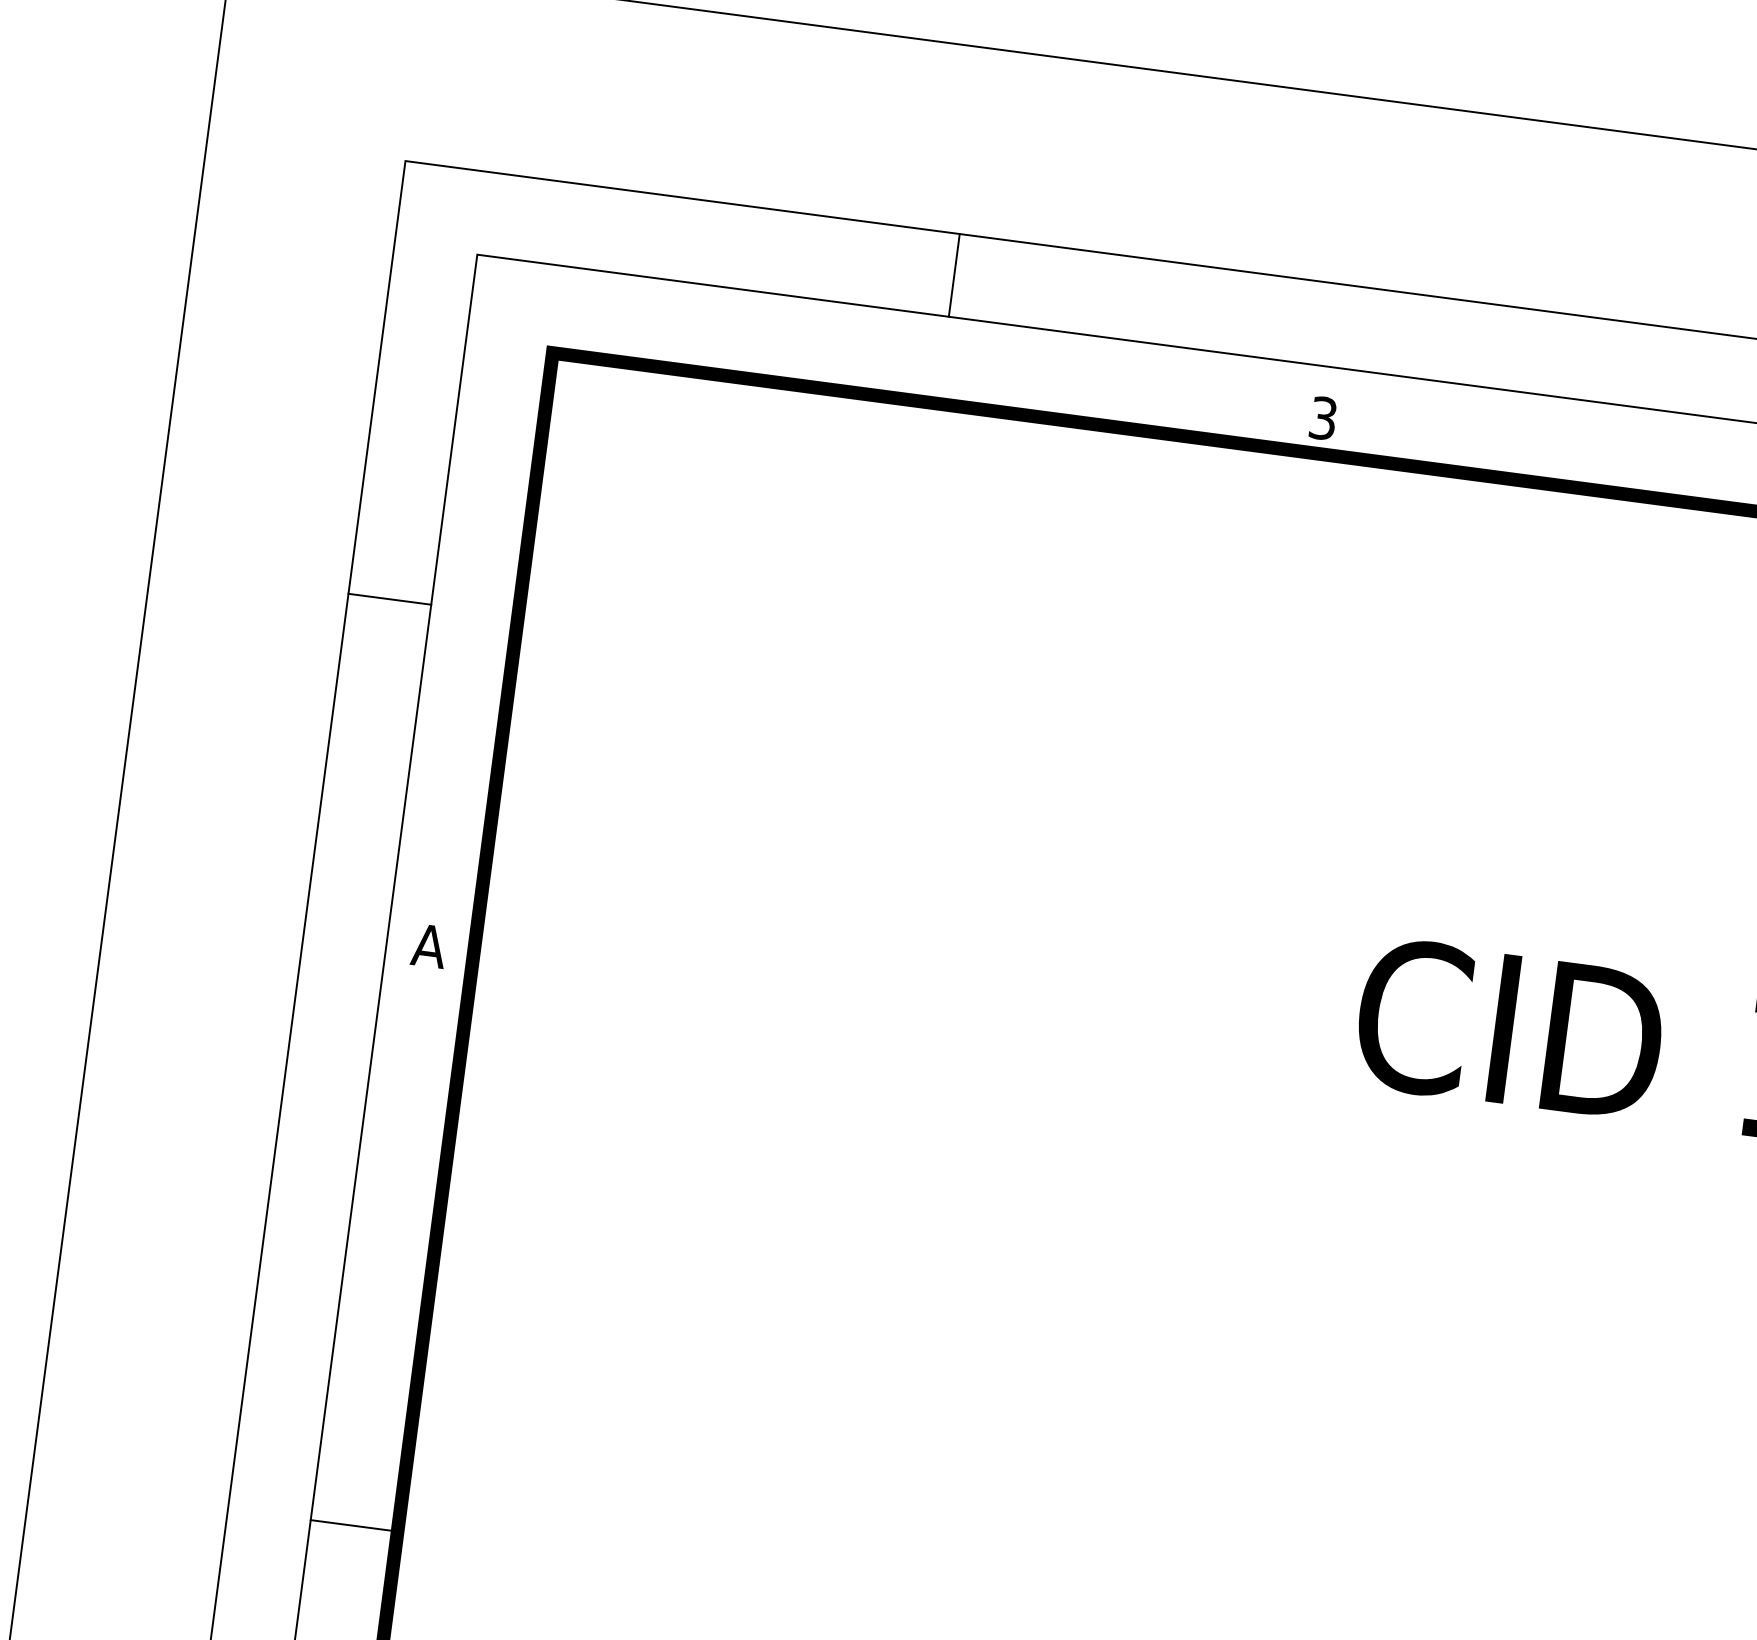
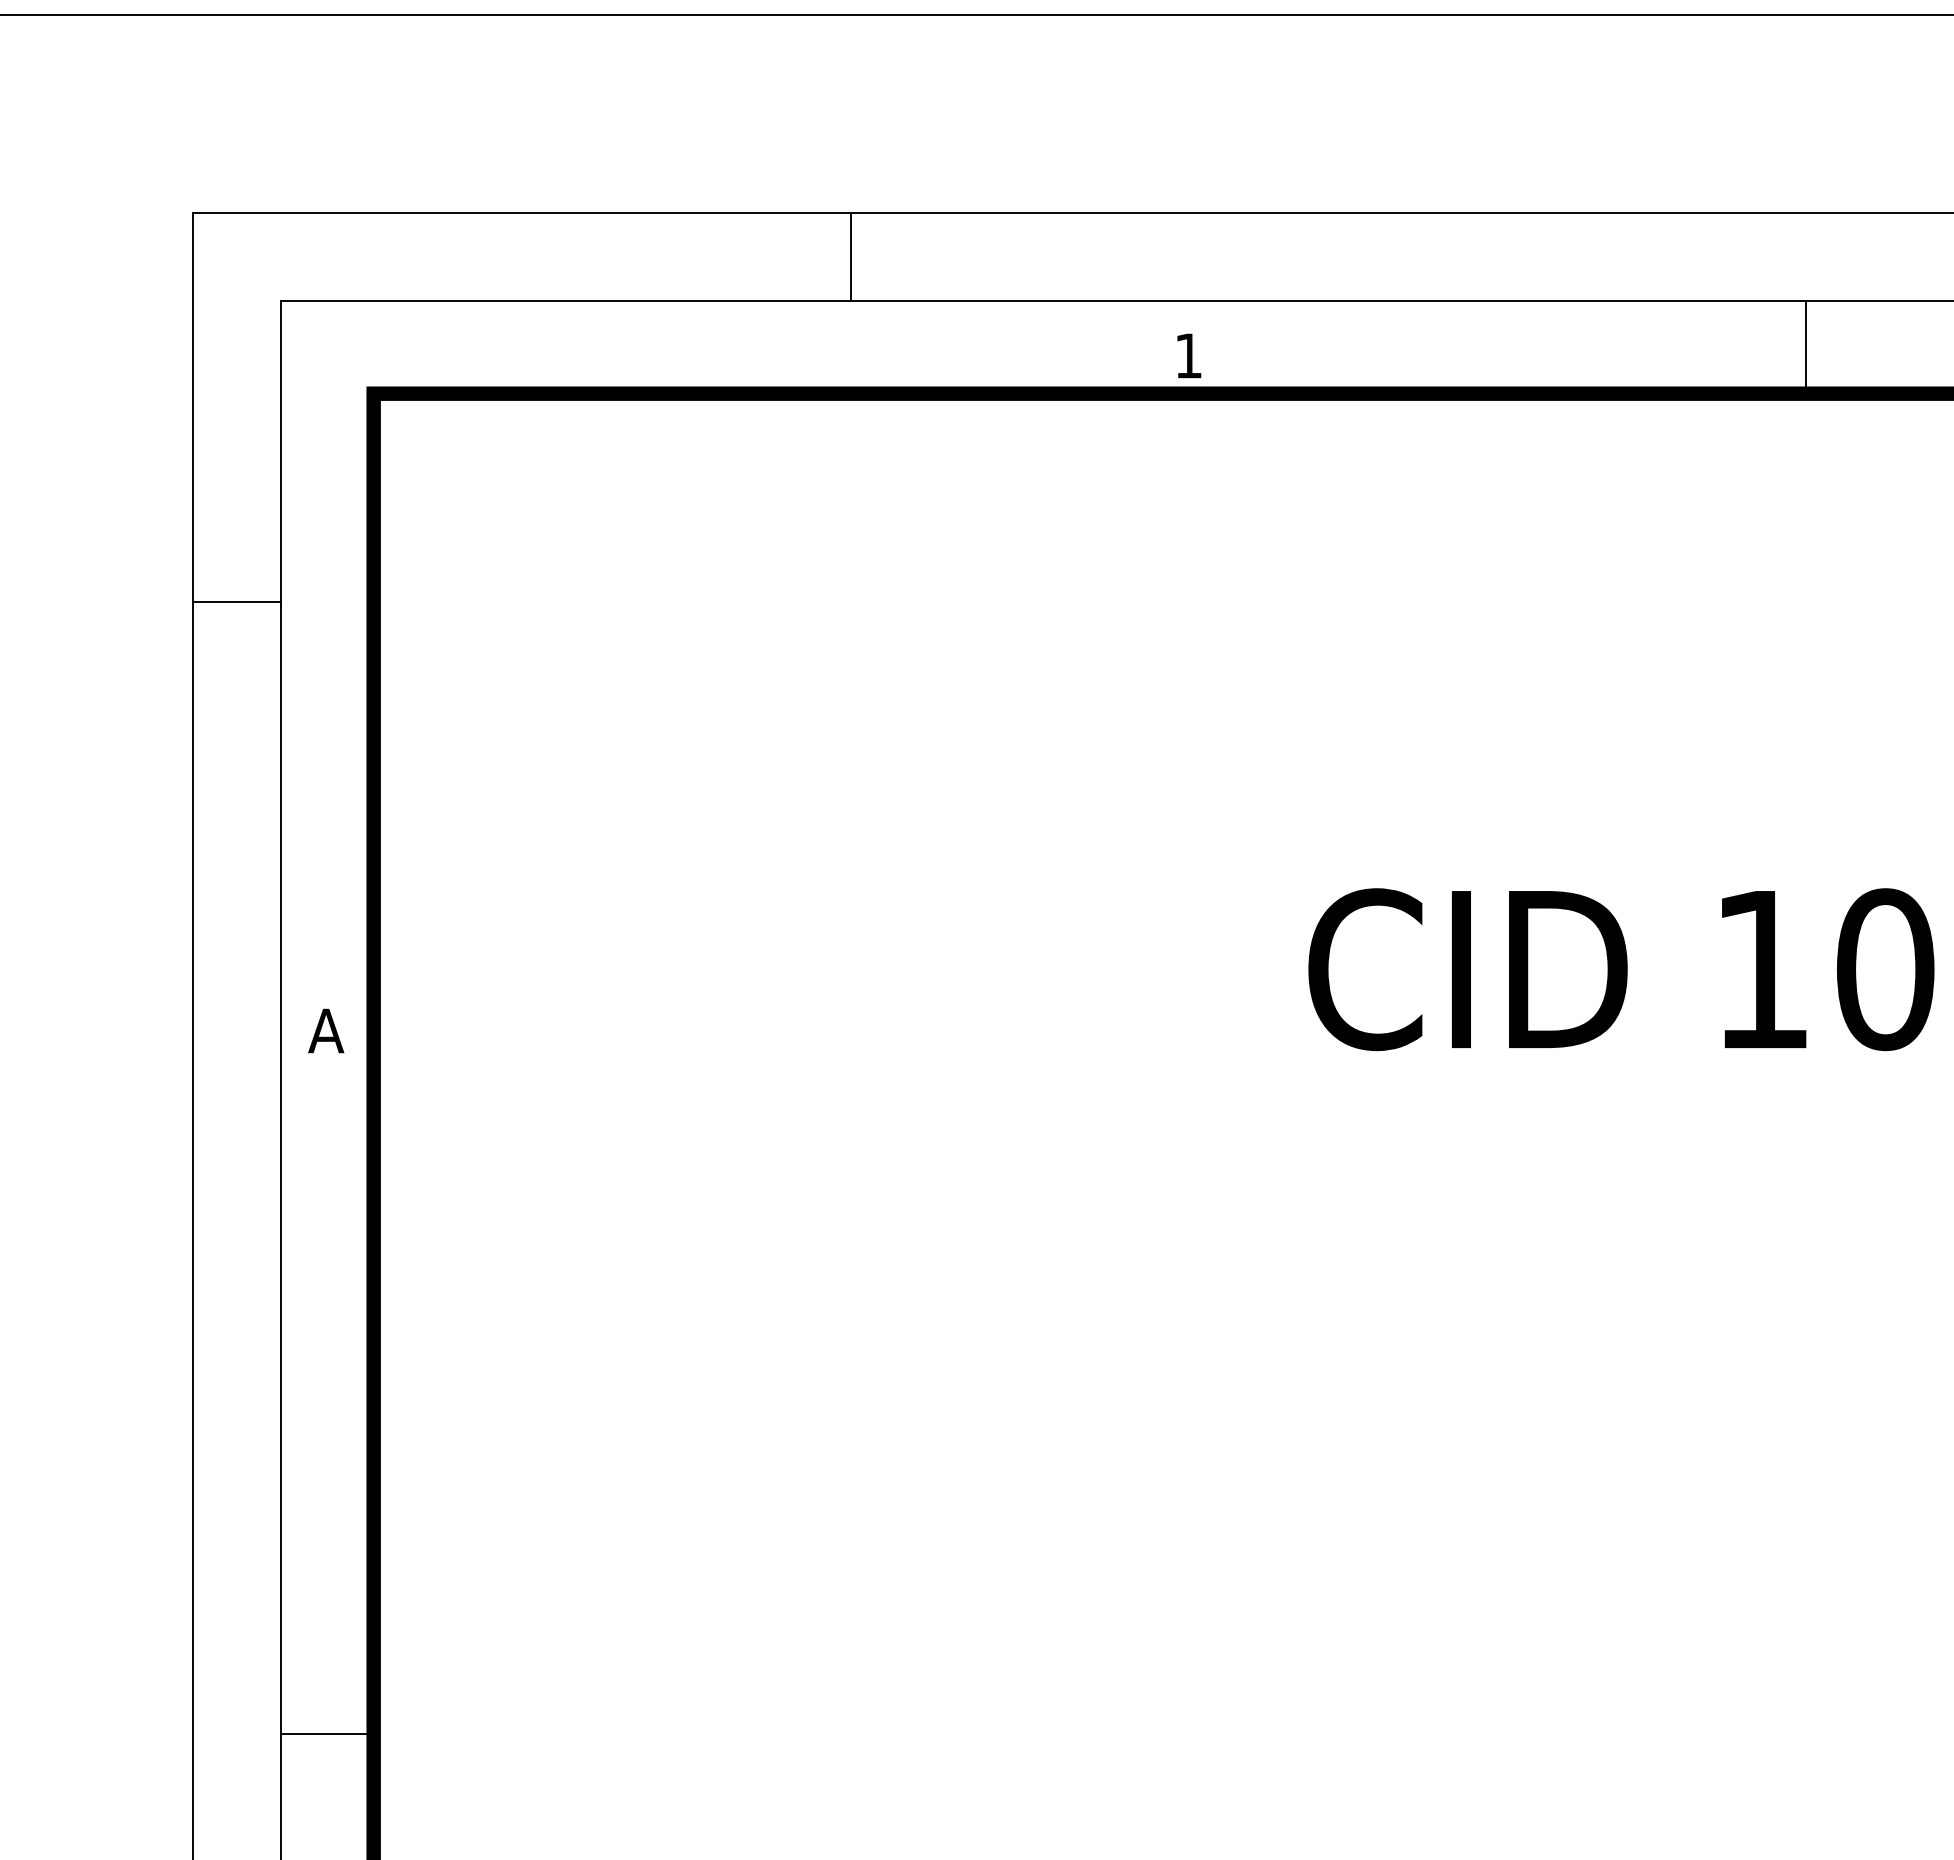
line: (953, 275) -> (850, 257), moved
text: (1323, 417) -> (1188, 355), 3 -> 1
line: (390, 599) -> (237, 601), moved
line: (354, 1525) -> (327, 1733), moved

